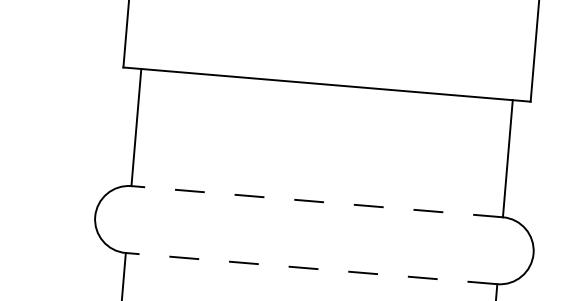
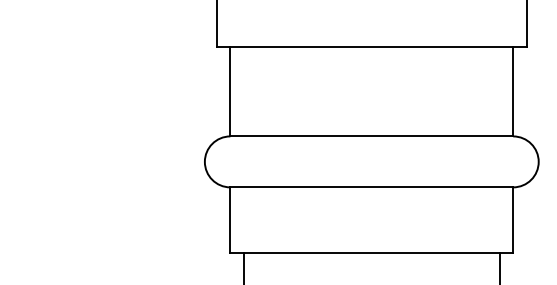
line: (316, 201) -> (371, 136), dashed -> solid
line: (311, 268) -> (371, 187), dashed -> solid

